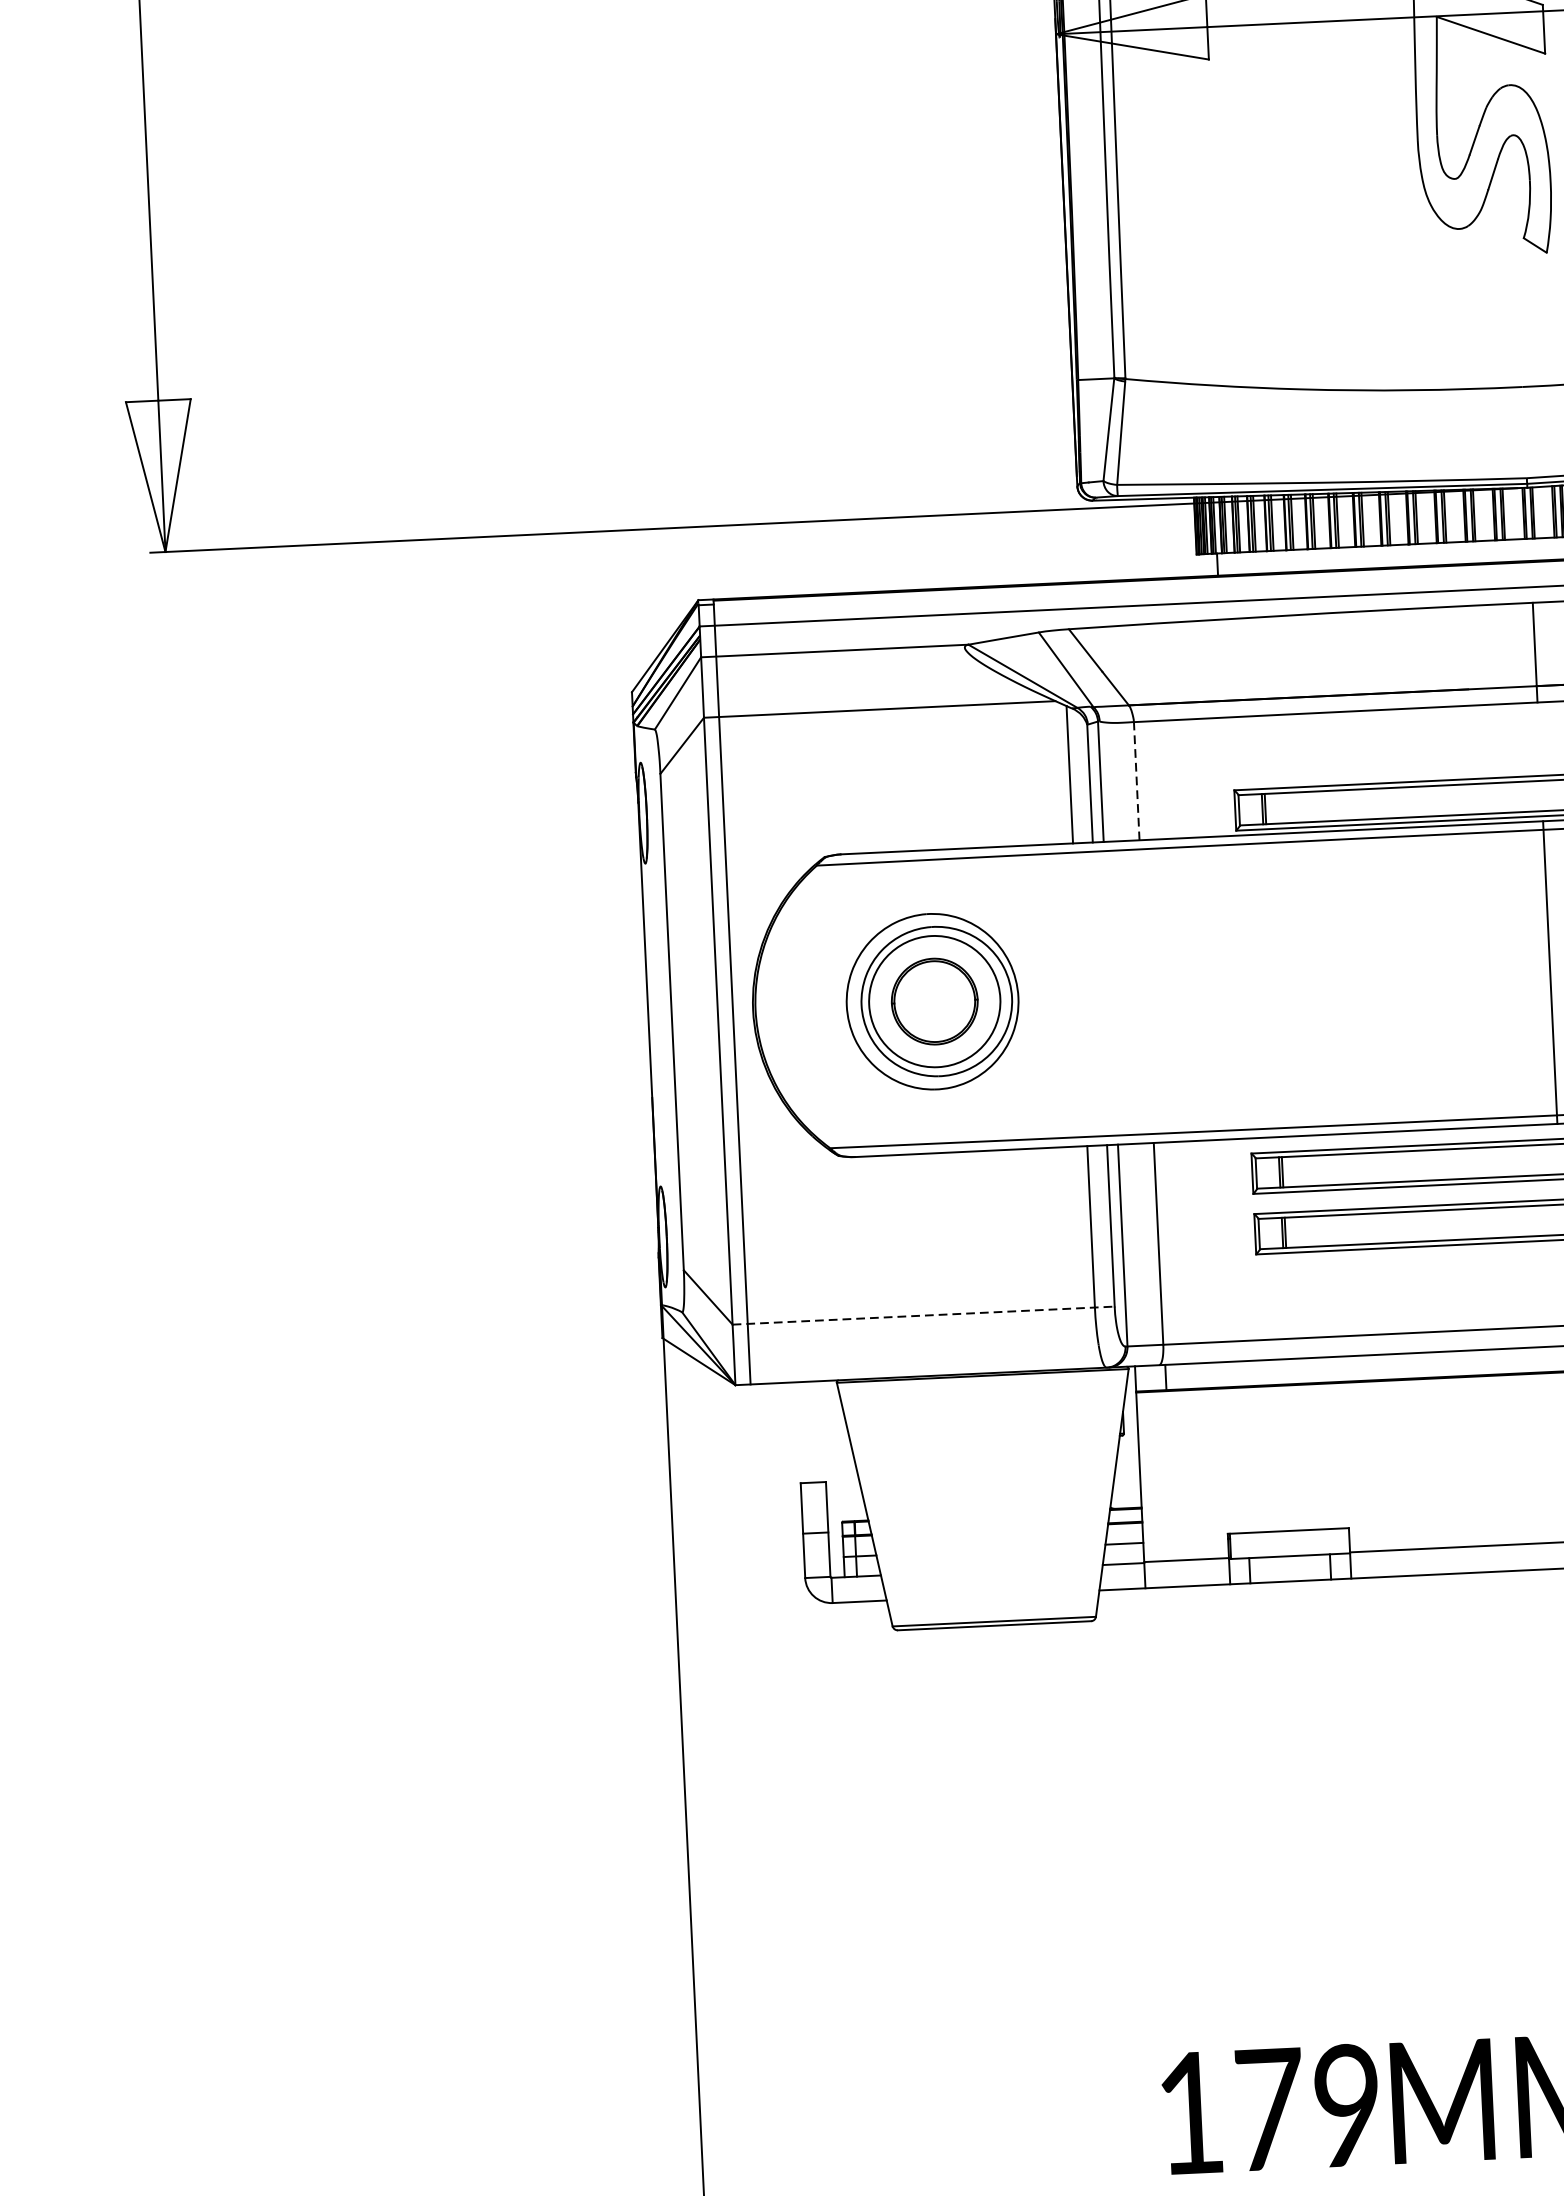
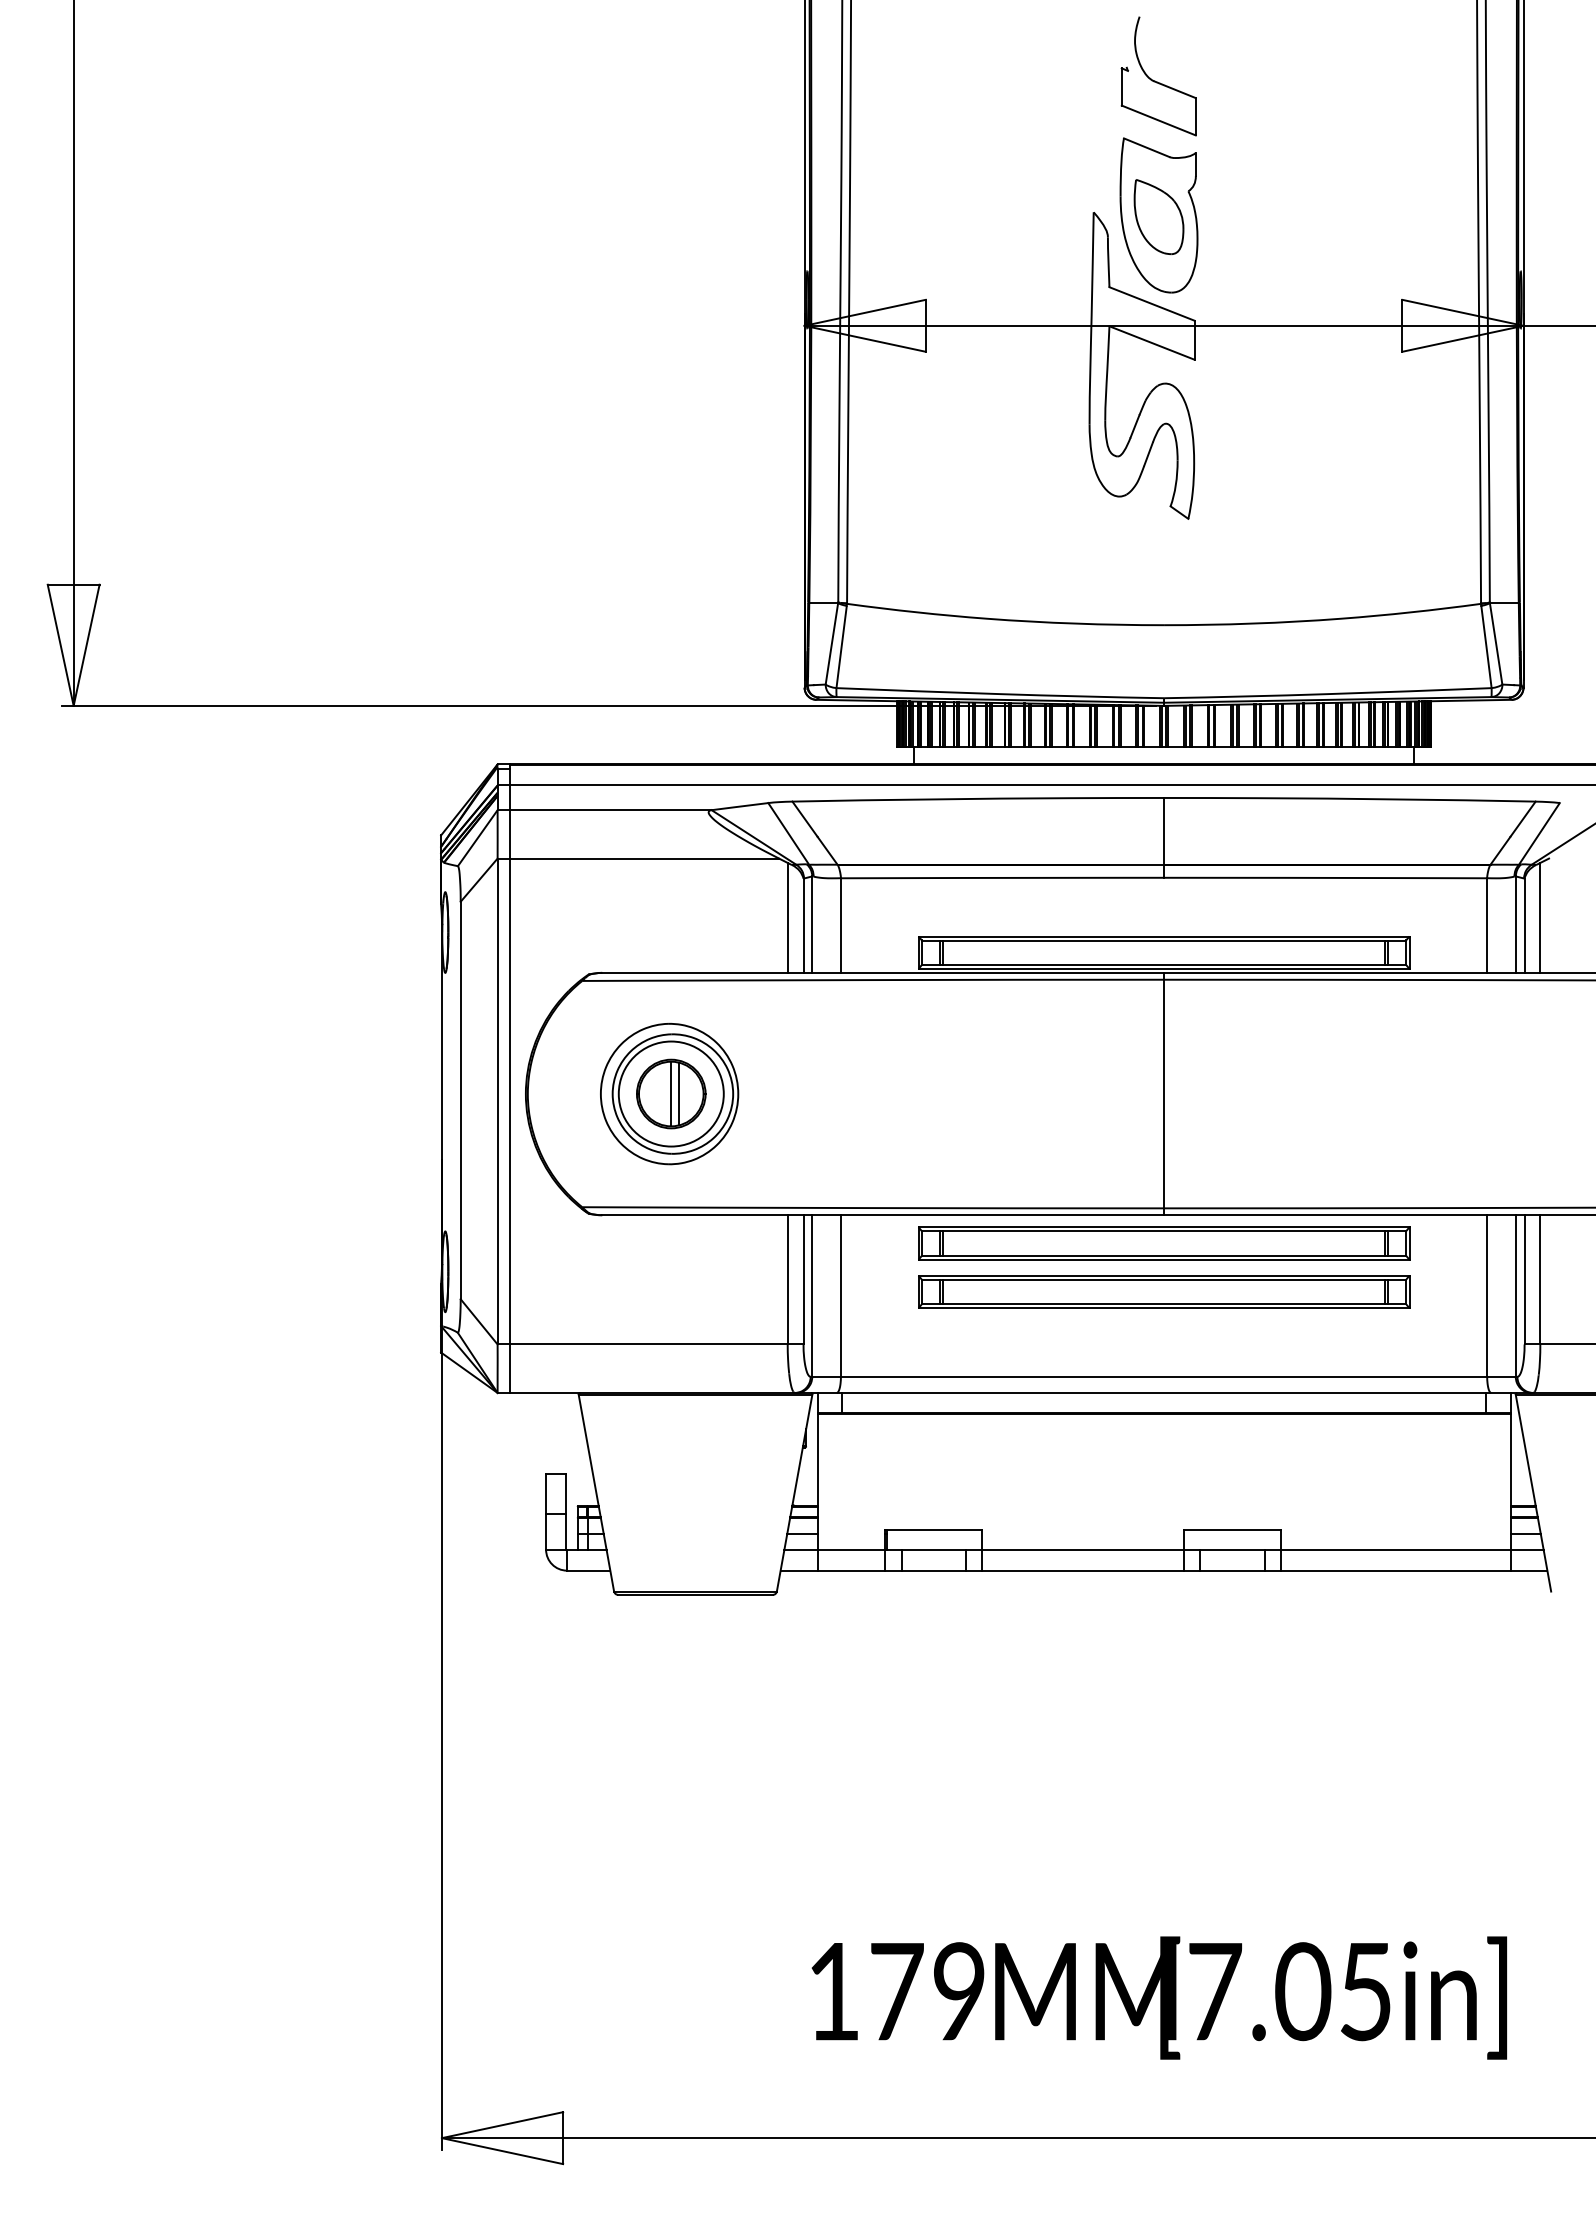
line: (1136, 781) -> (840, 925), dashed -> solid
line: (934, 1000) -> (671, 1093), added
line: (944, 1000) -> (679, 1093), added
line: (923, 1315) -> (650, 1344), dashed -> solid

